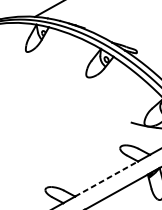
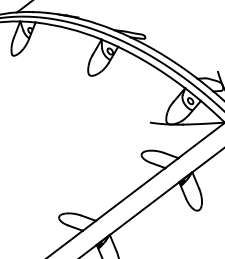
line: (106, 178) -> (130, 194), dashed -> solid

